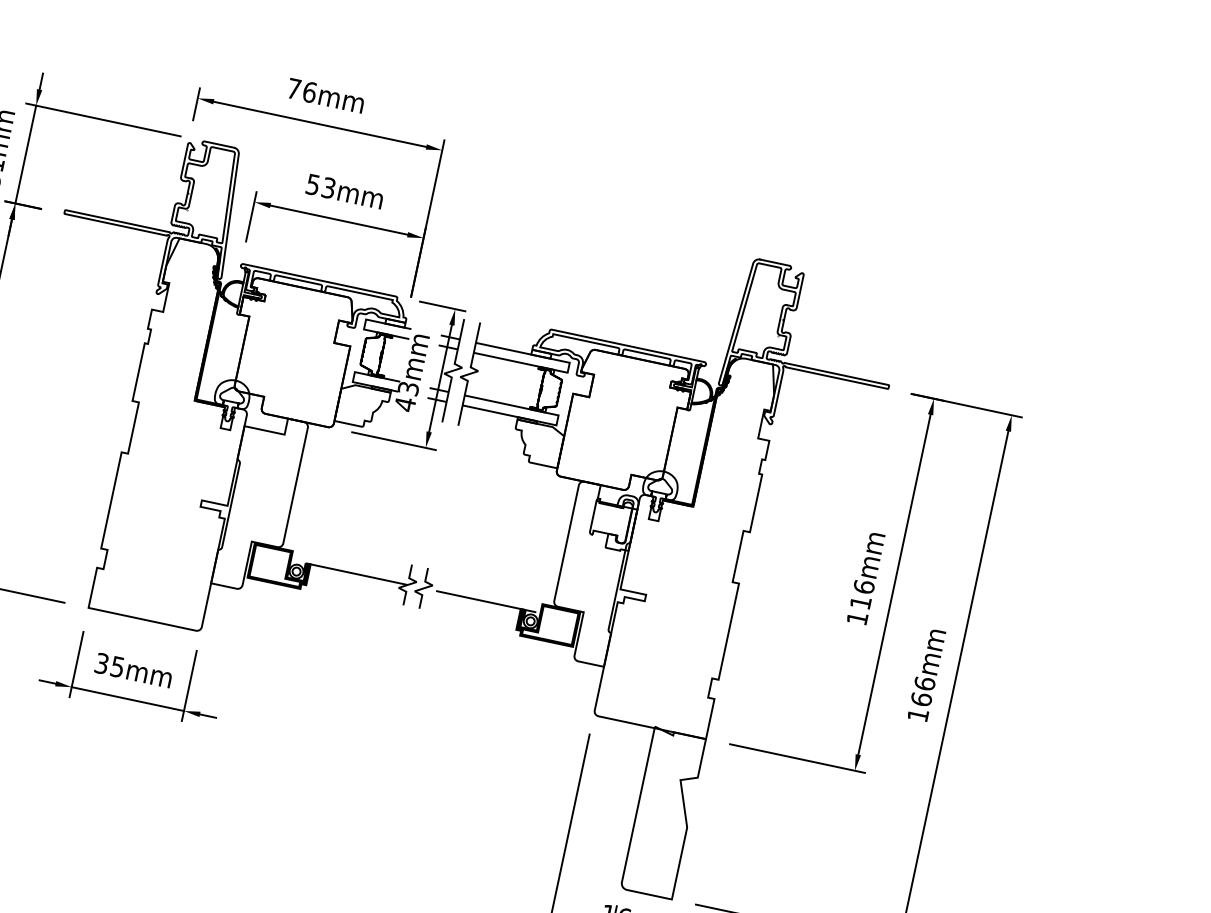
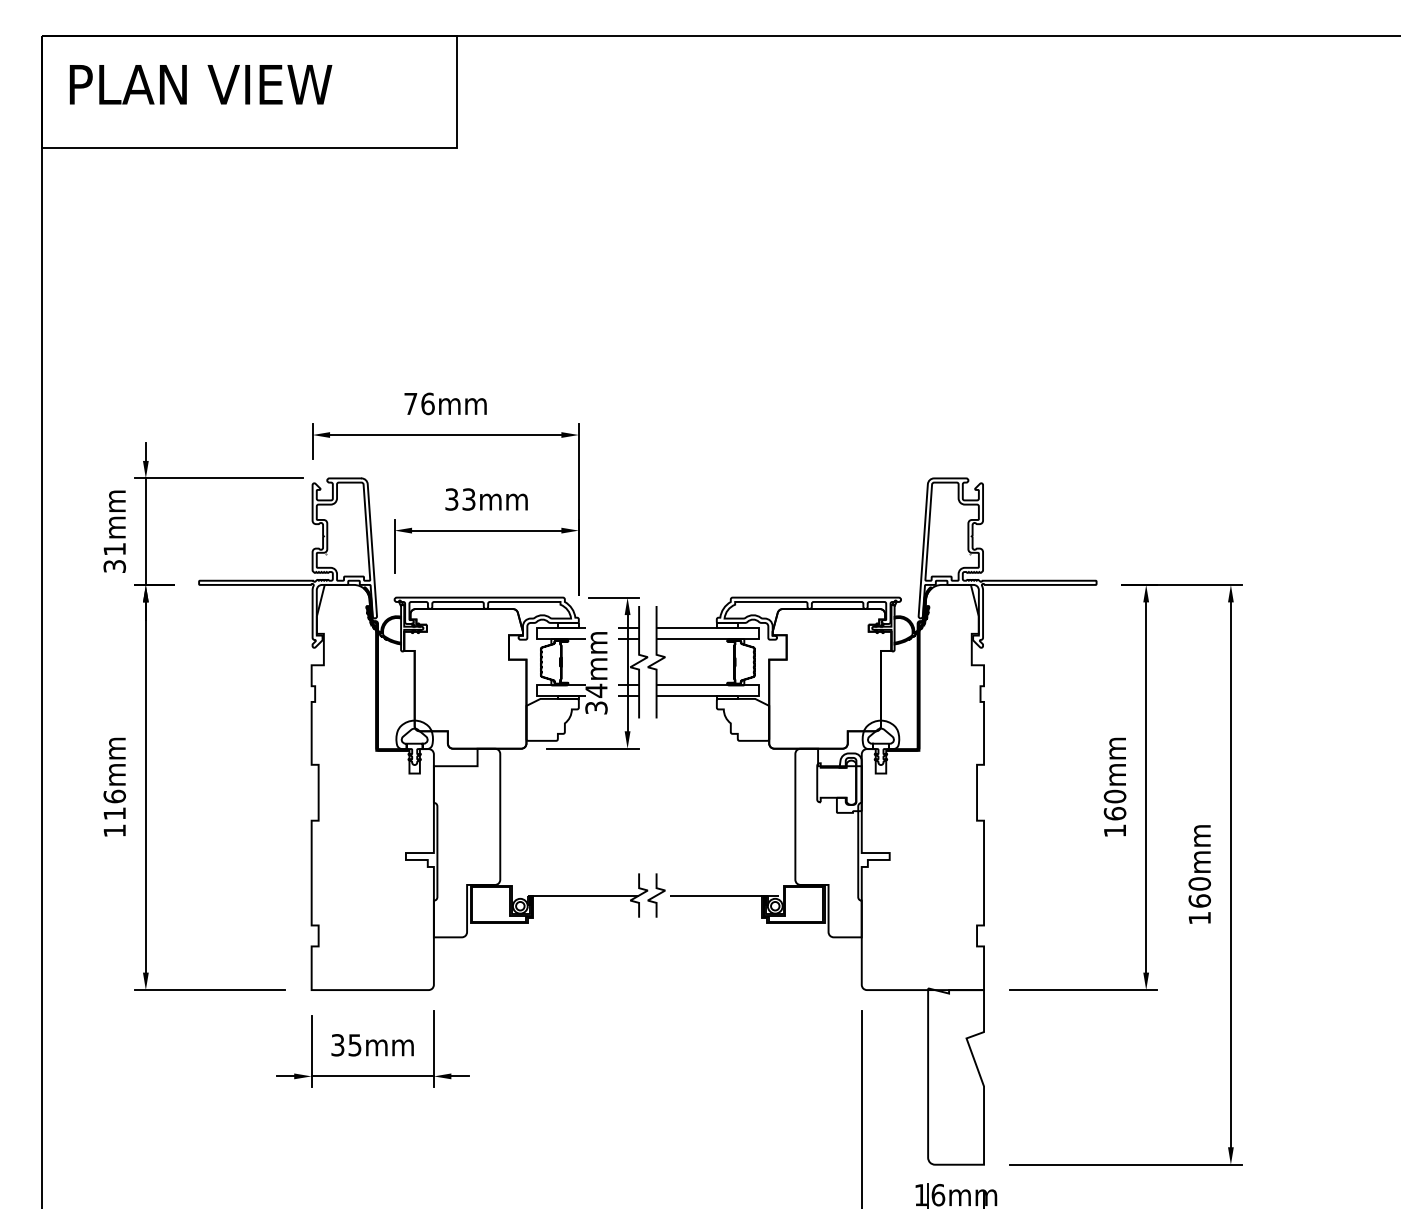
text: (313, 184) -> (452, 499), 53mm -> 33mm
text: (406, 396) -> (596, 699), 43mm -> 34mm
text: (862, 594) -> (1114, 804), 116mm -> 160mm
text: (924, 683) -> (1199, 883), 166mm -> 160mm

